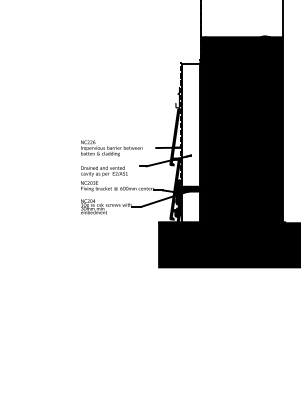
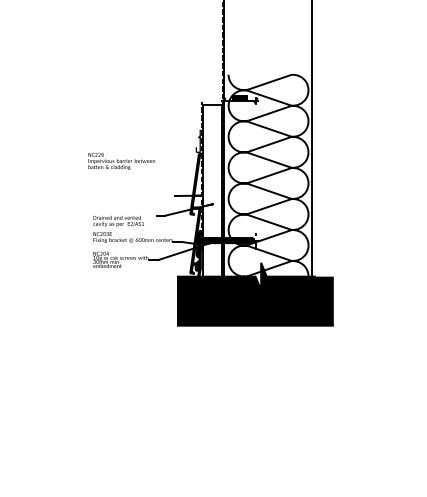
fill: (242, 135) -> (268, 182), removed
text: (111, 148) -> (121, 161), moved

